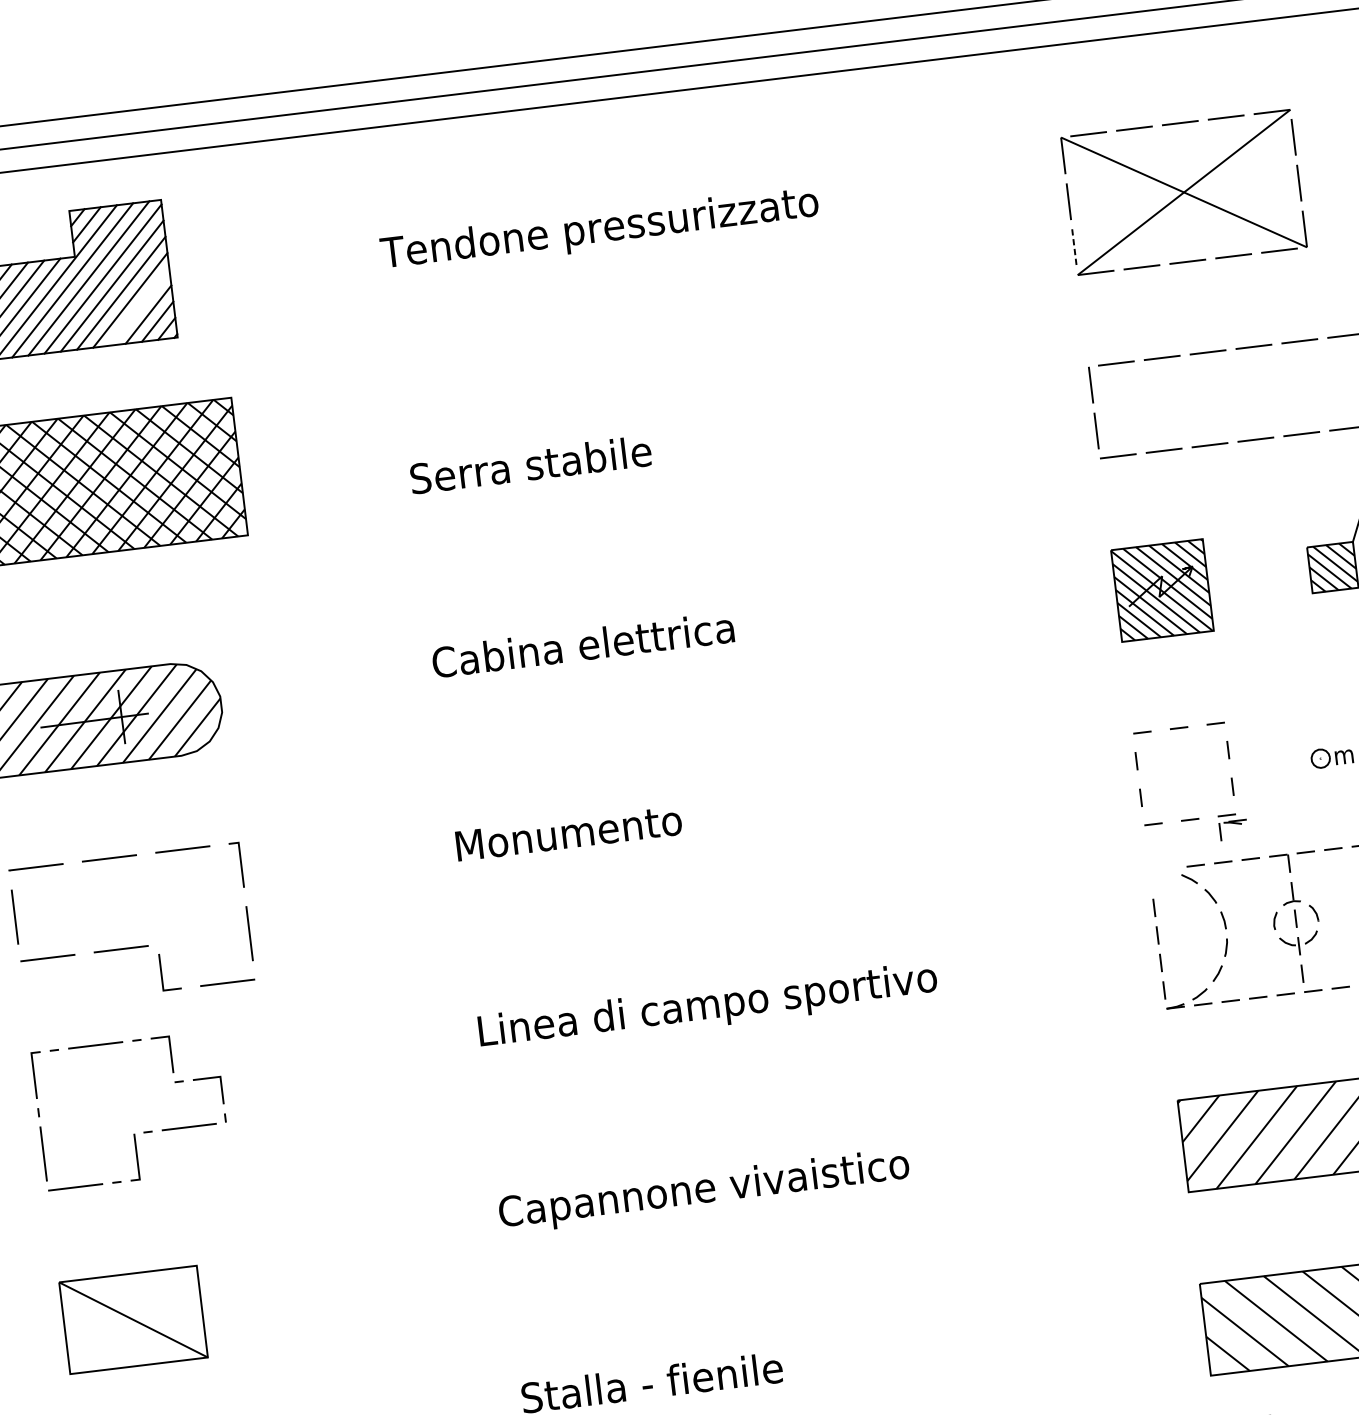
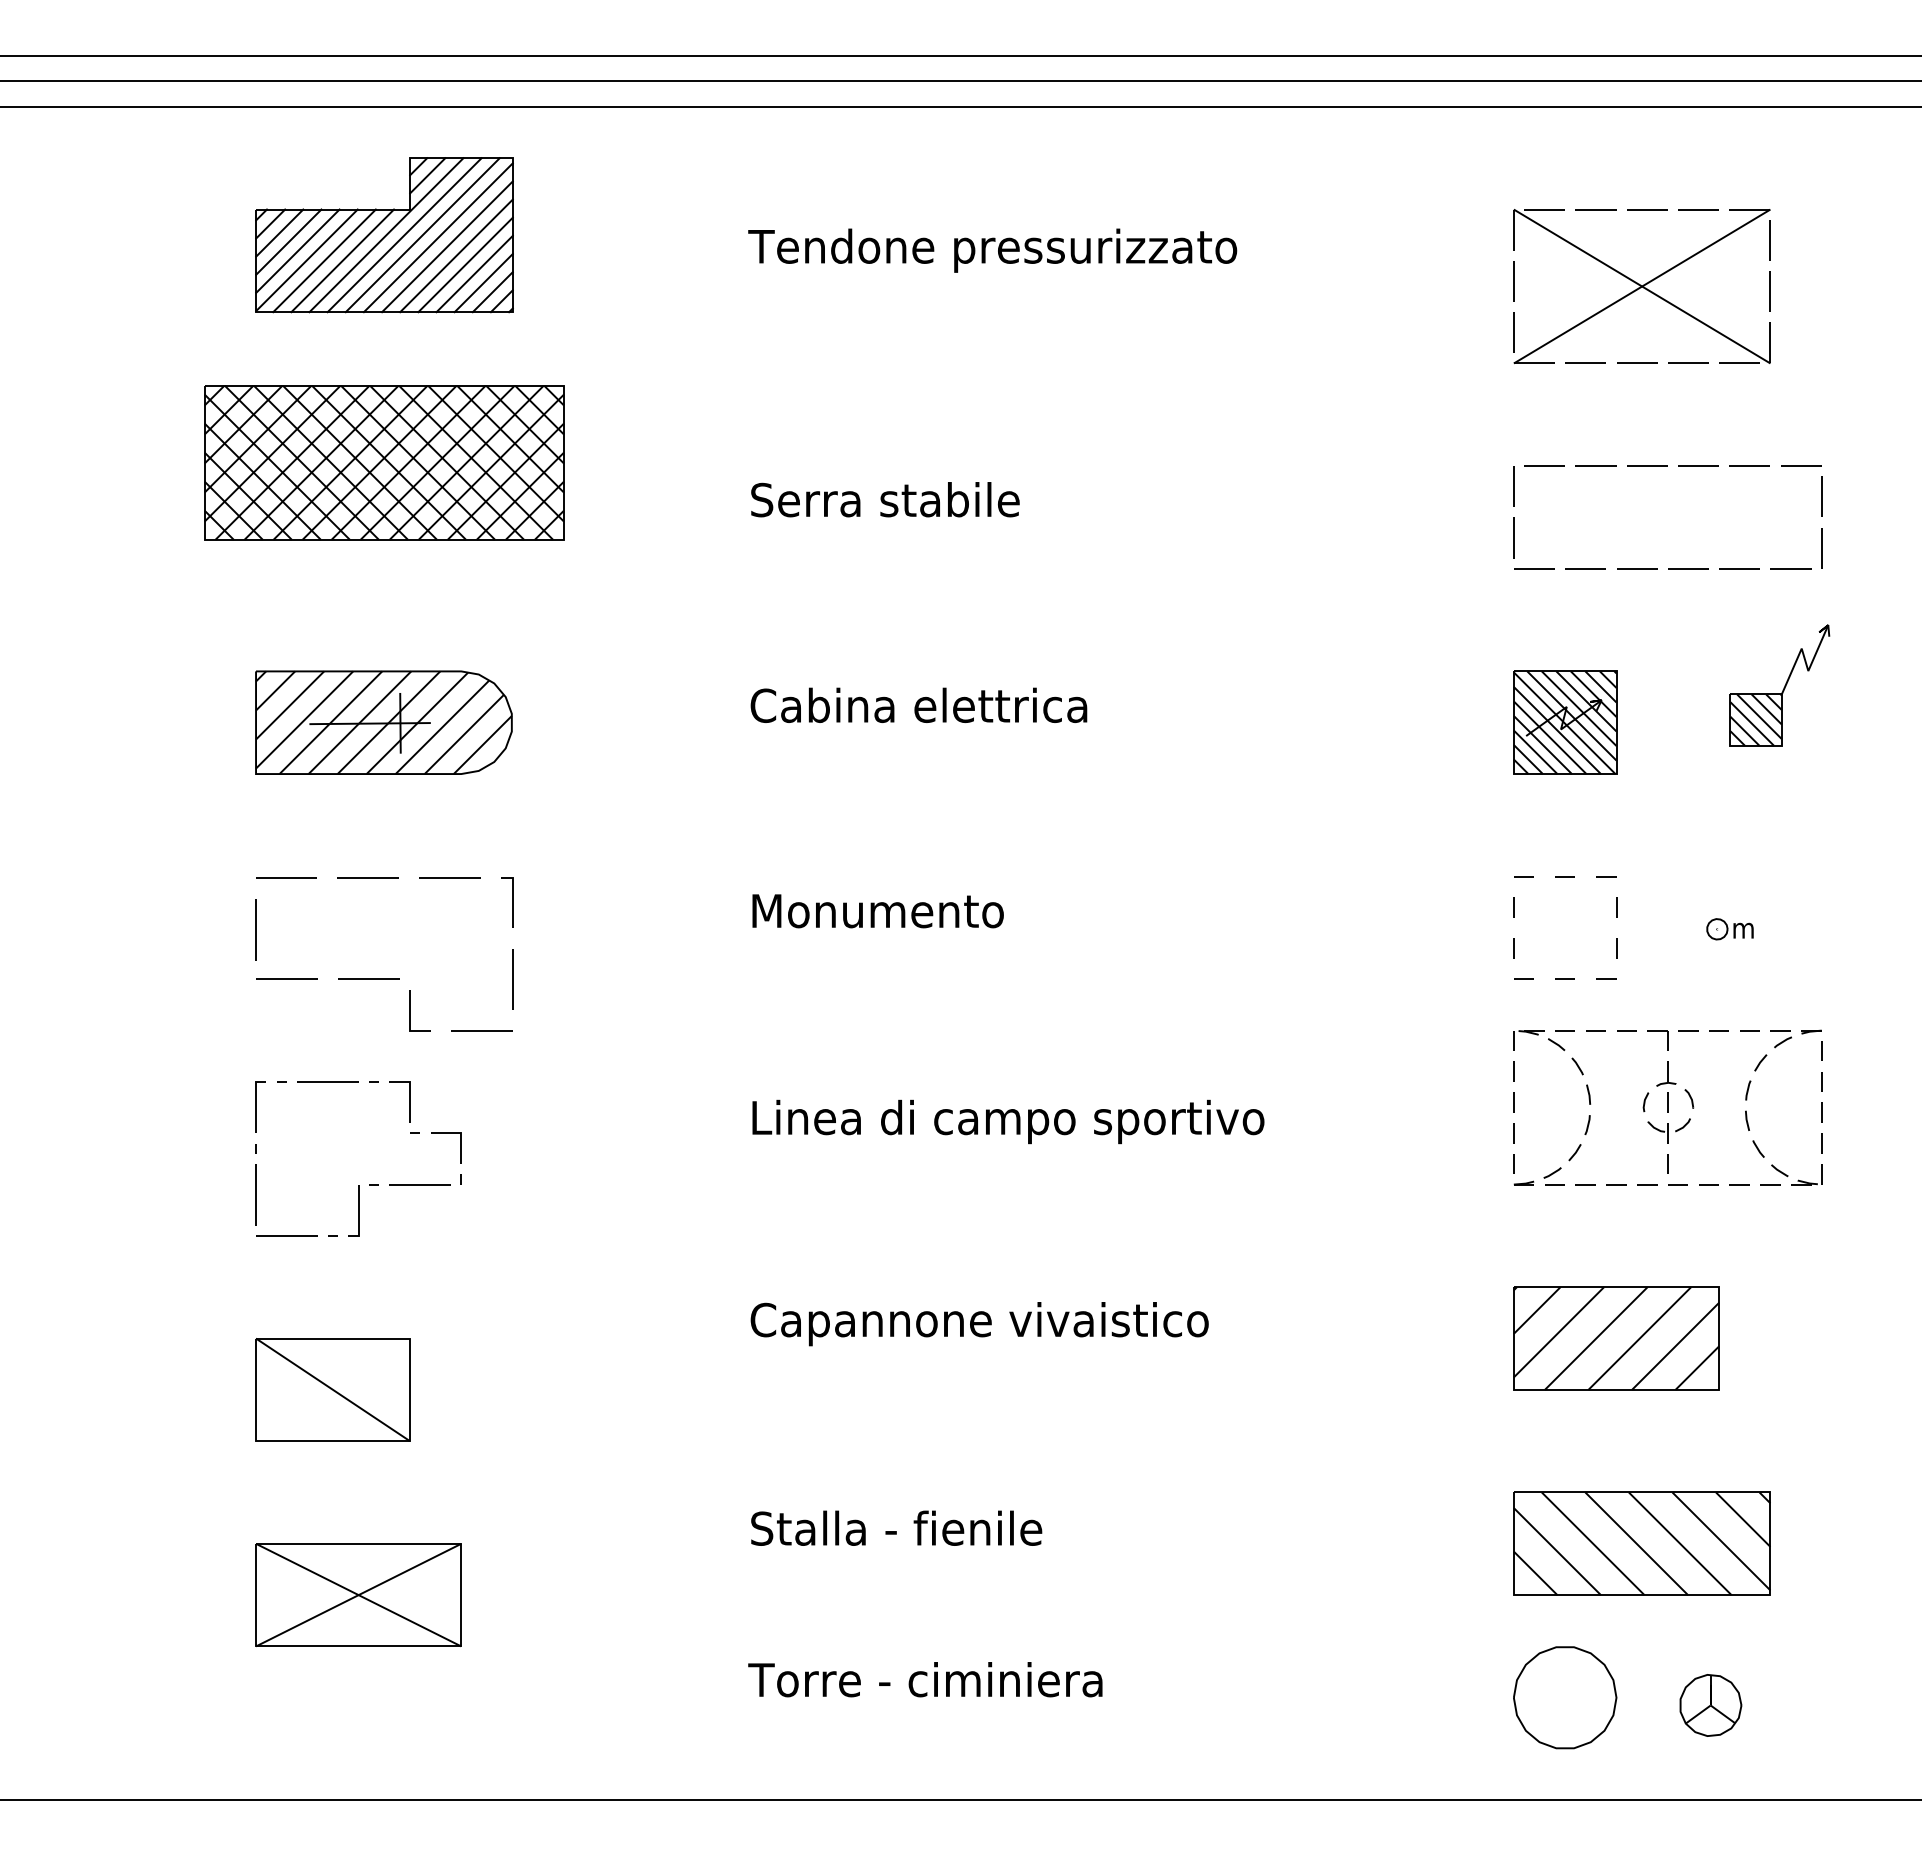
line: (1074, 247) -> (1513, 332), dashed -> solid
line: (139, 307) -> (474, 273), added
part: (1232, 823) -> (1528, 1033), moved

